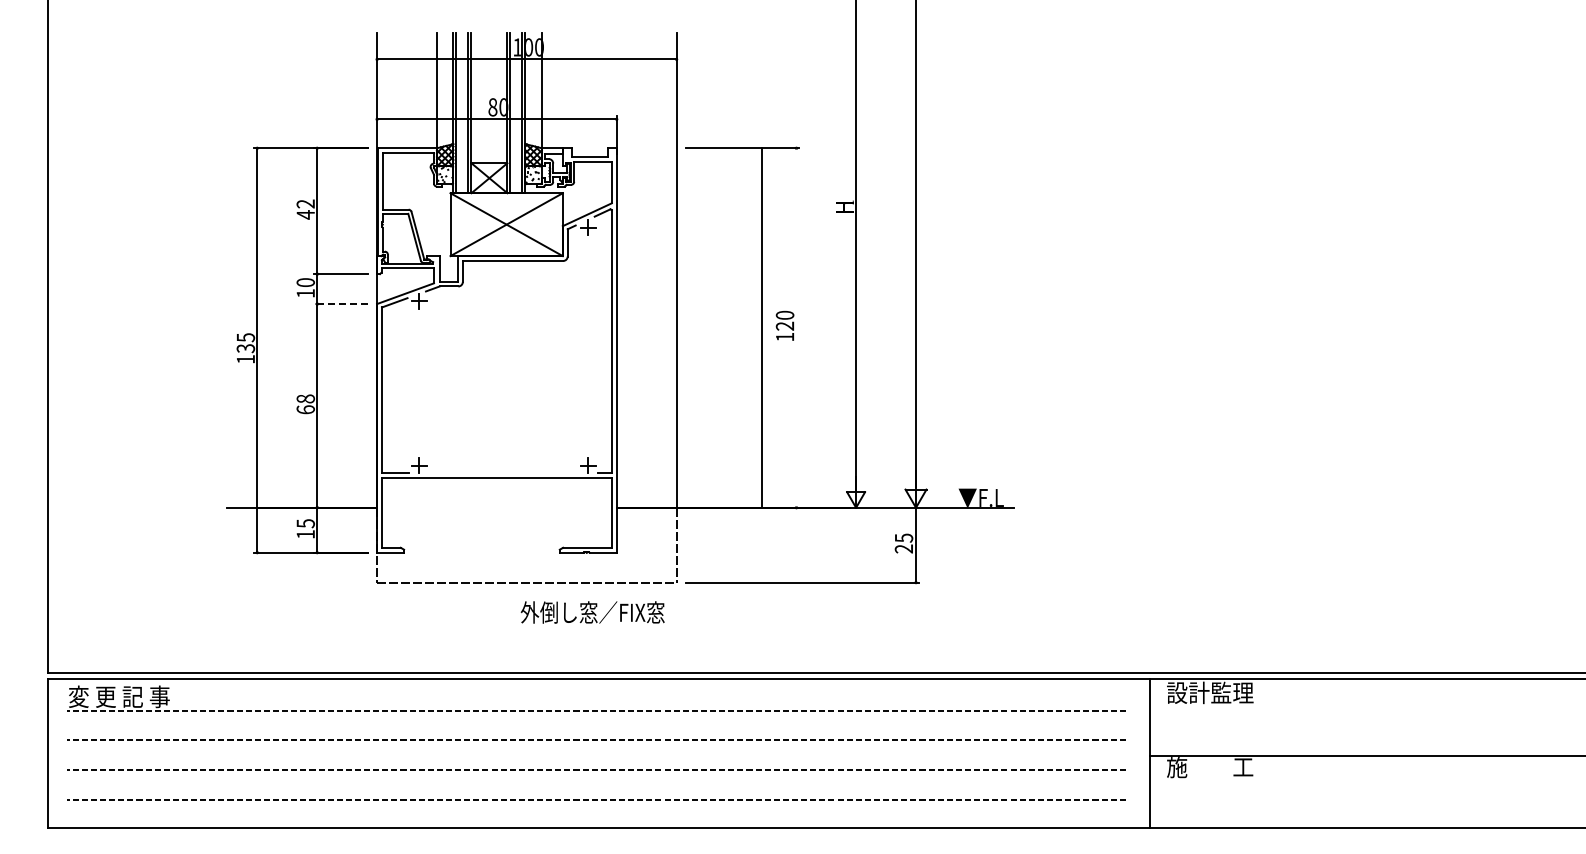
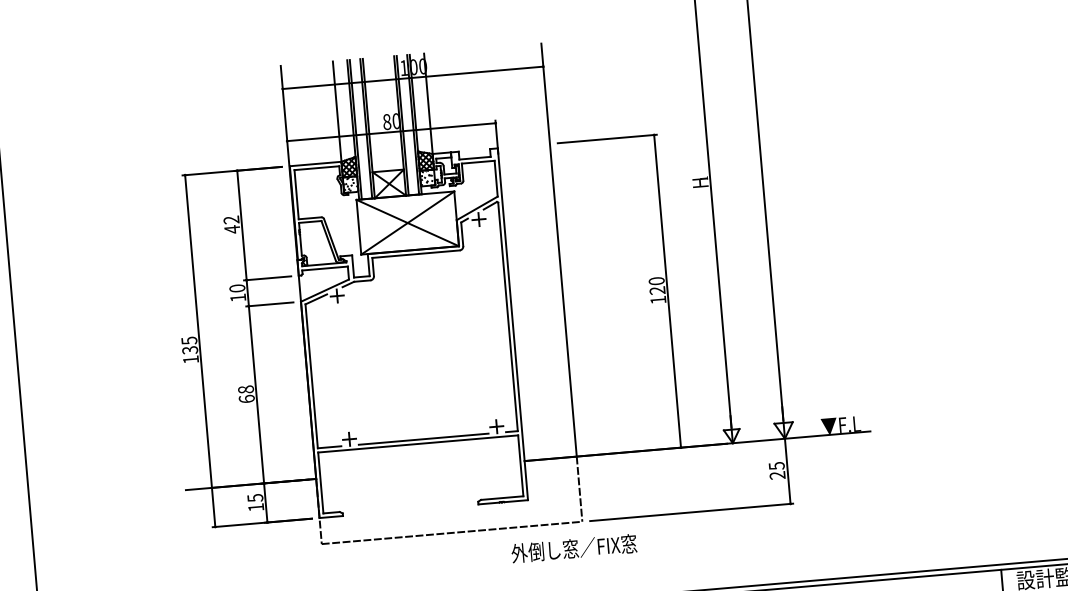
line: (340, 304) -> (269, 304), dashed -> solid
line: (761, 327) -> (667, 290), moved
line: (503, 472) -> (423, 438), added
text: (592, 612) -> (573, 548), moved

